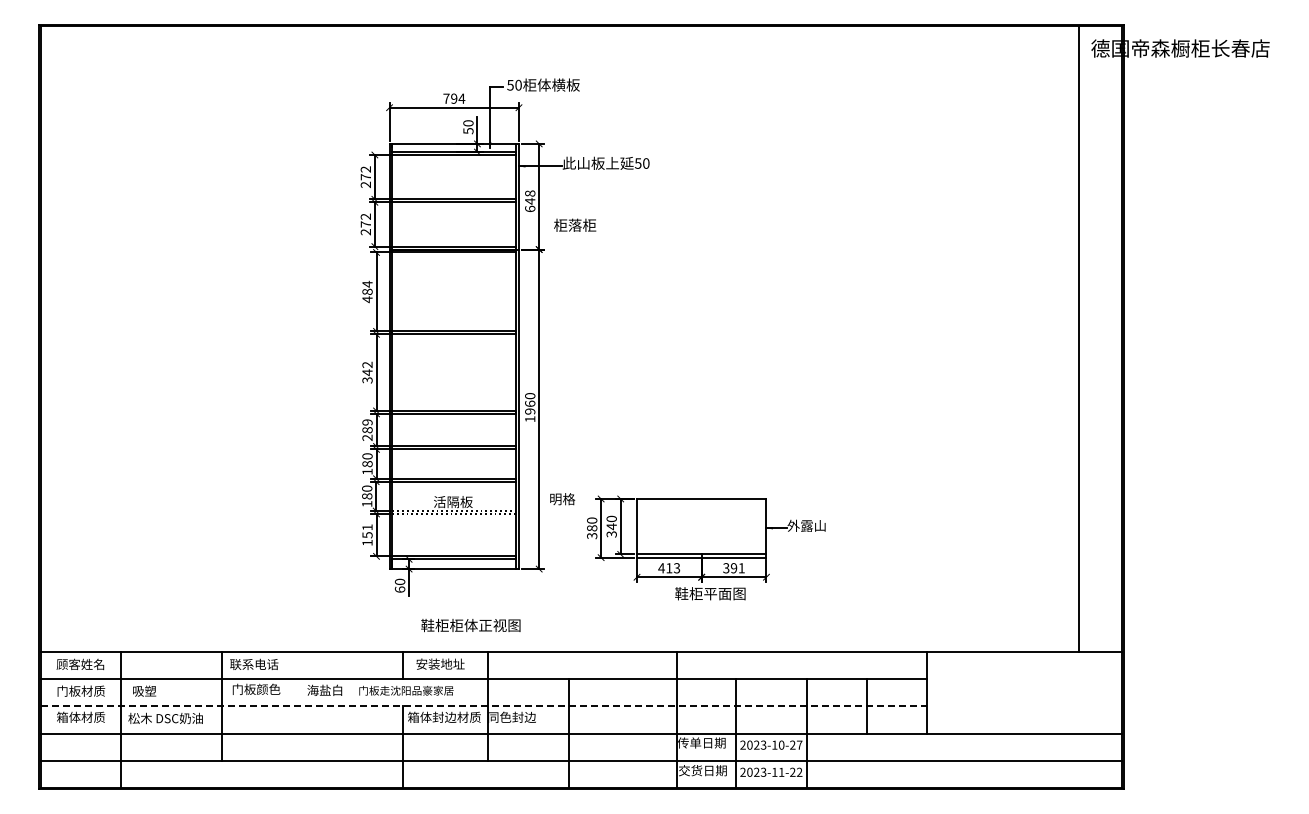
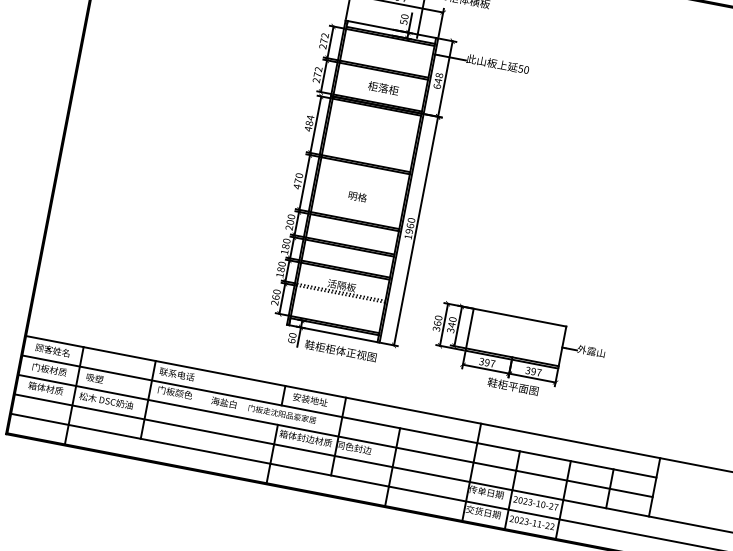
text: (575, 224) -> (383, 87), moved
text: (367, 372) -> (298, 181), 342 -> 470
text: (367, 426) -> (290, 219), 289 -> 200
text: (562, 499) -> (357, 196), moved
text: (592, 528) -> (437, 323), 380 -> 360
text: (367, 534) -> (276, 297), 151 -> 260
text: (669, 568) -> (487, 362), 413 -> 397
text: (741, 568) -> (538, 372), 391 -> 397
text: (470, 625) -> (340, 351), moved
line: (484, 706) -> (336, 436), dashed -> solid

